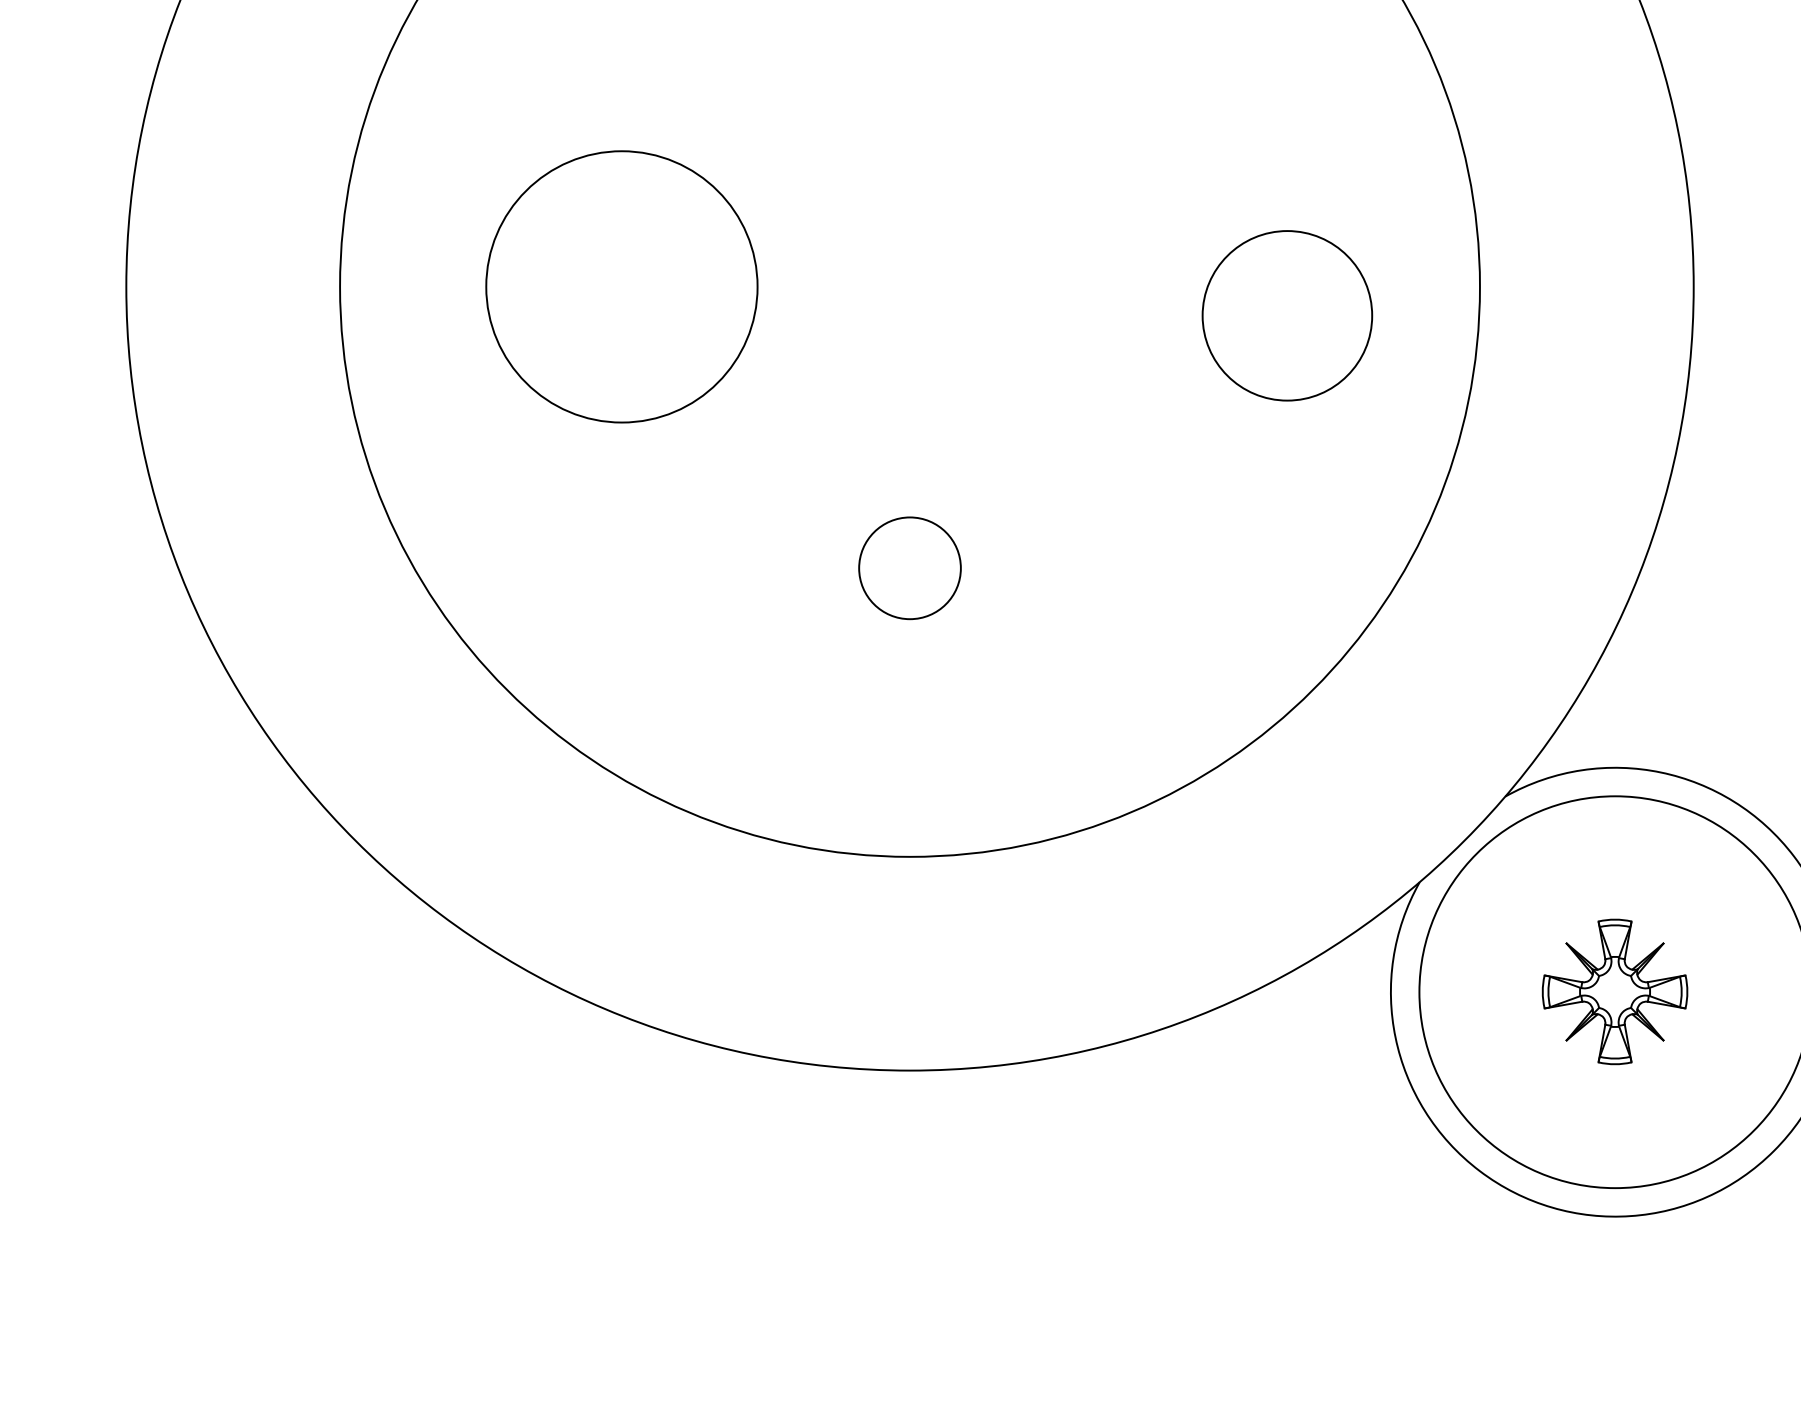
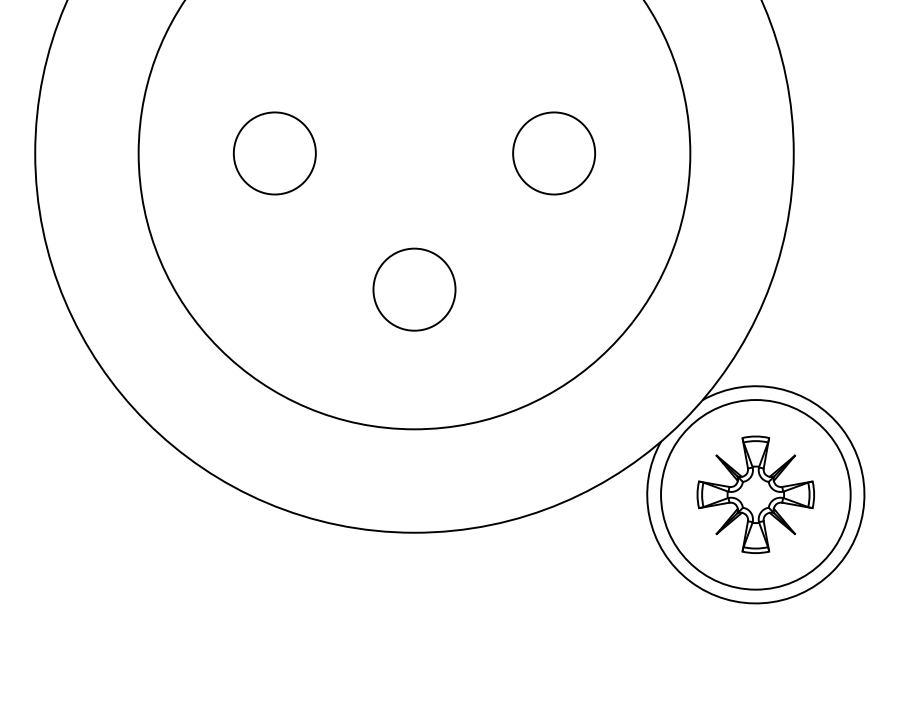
circle: (620, 286) -> (274, 153), size x0.62
circle: (1288, 315) -> (554, 153), moved
circle: (910, 567) -> (414, 289), size x1.67
part: (1614, 991) -> (755, 494), size x1.67

